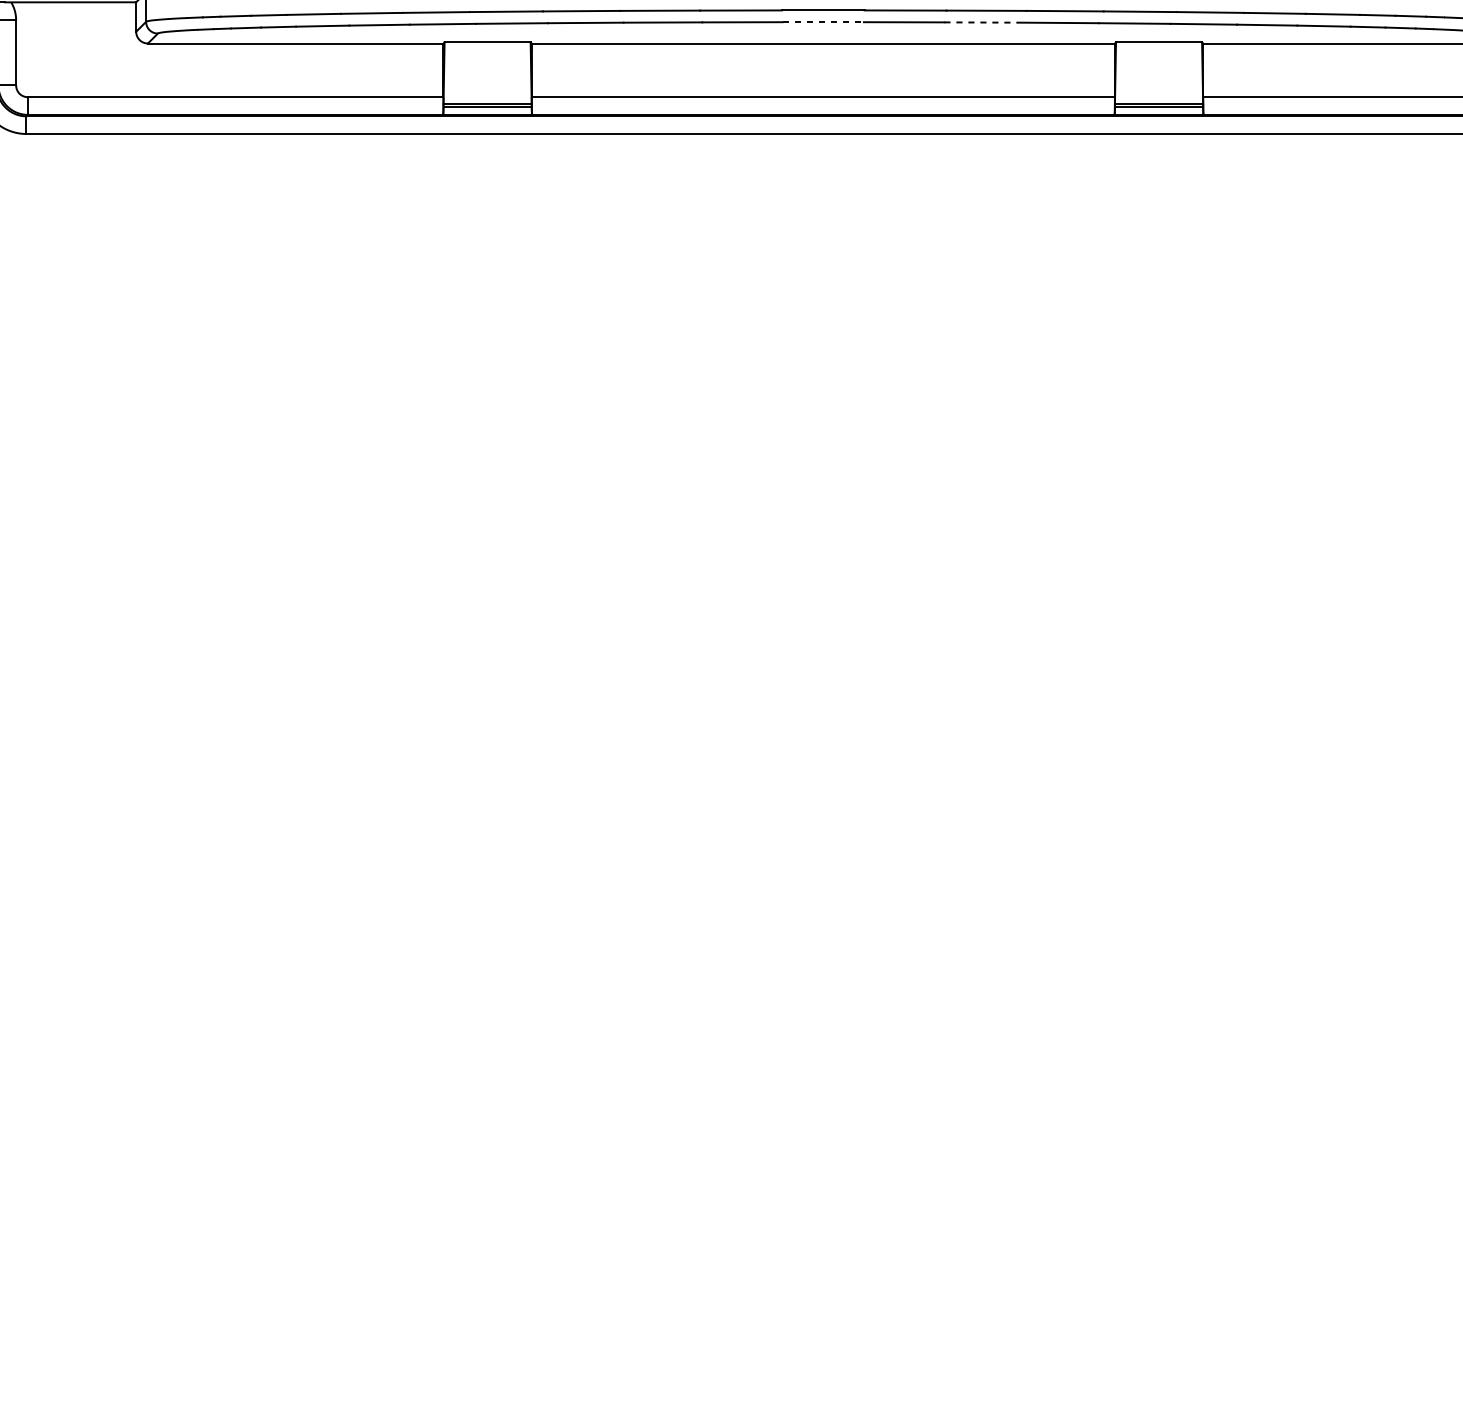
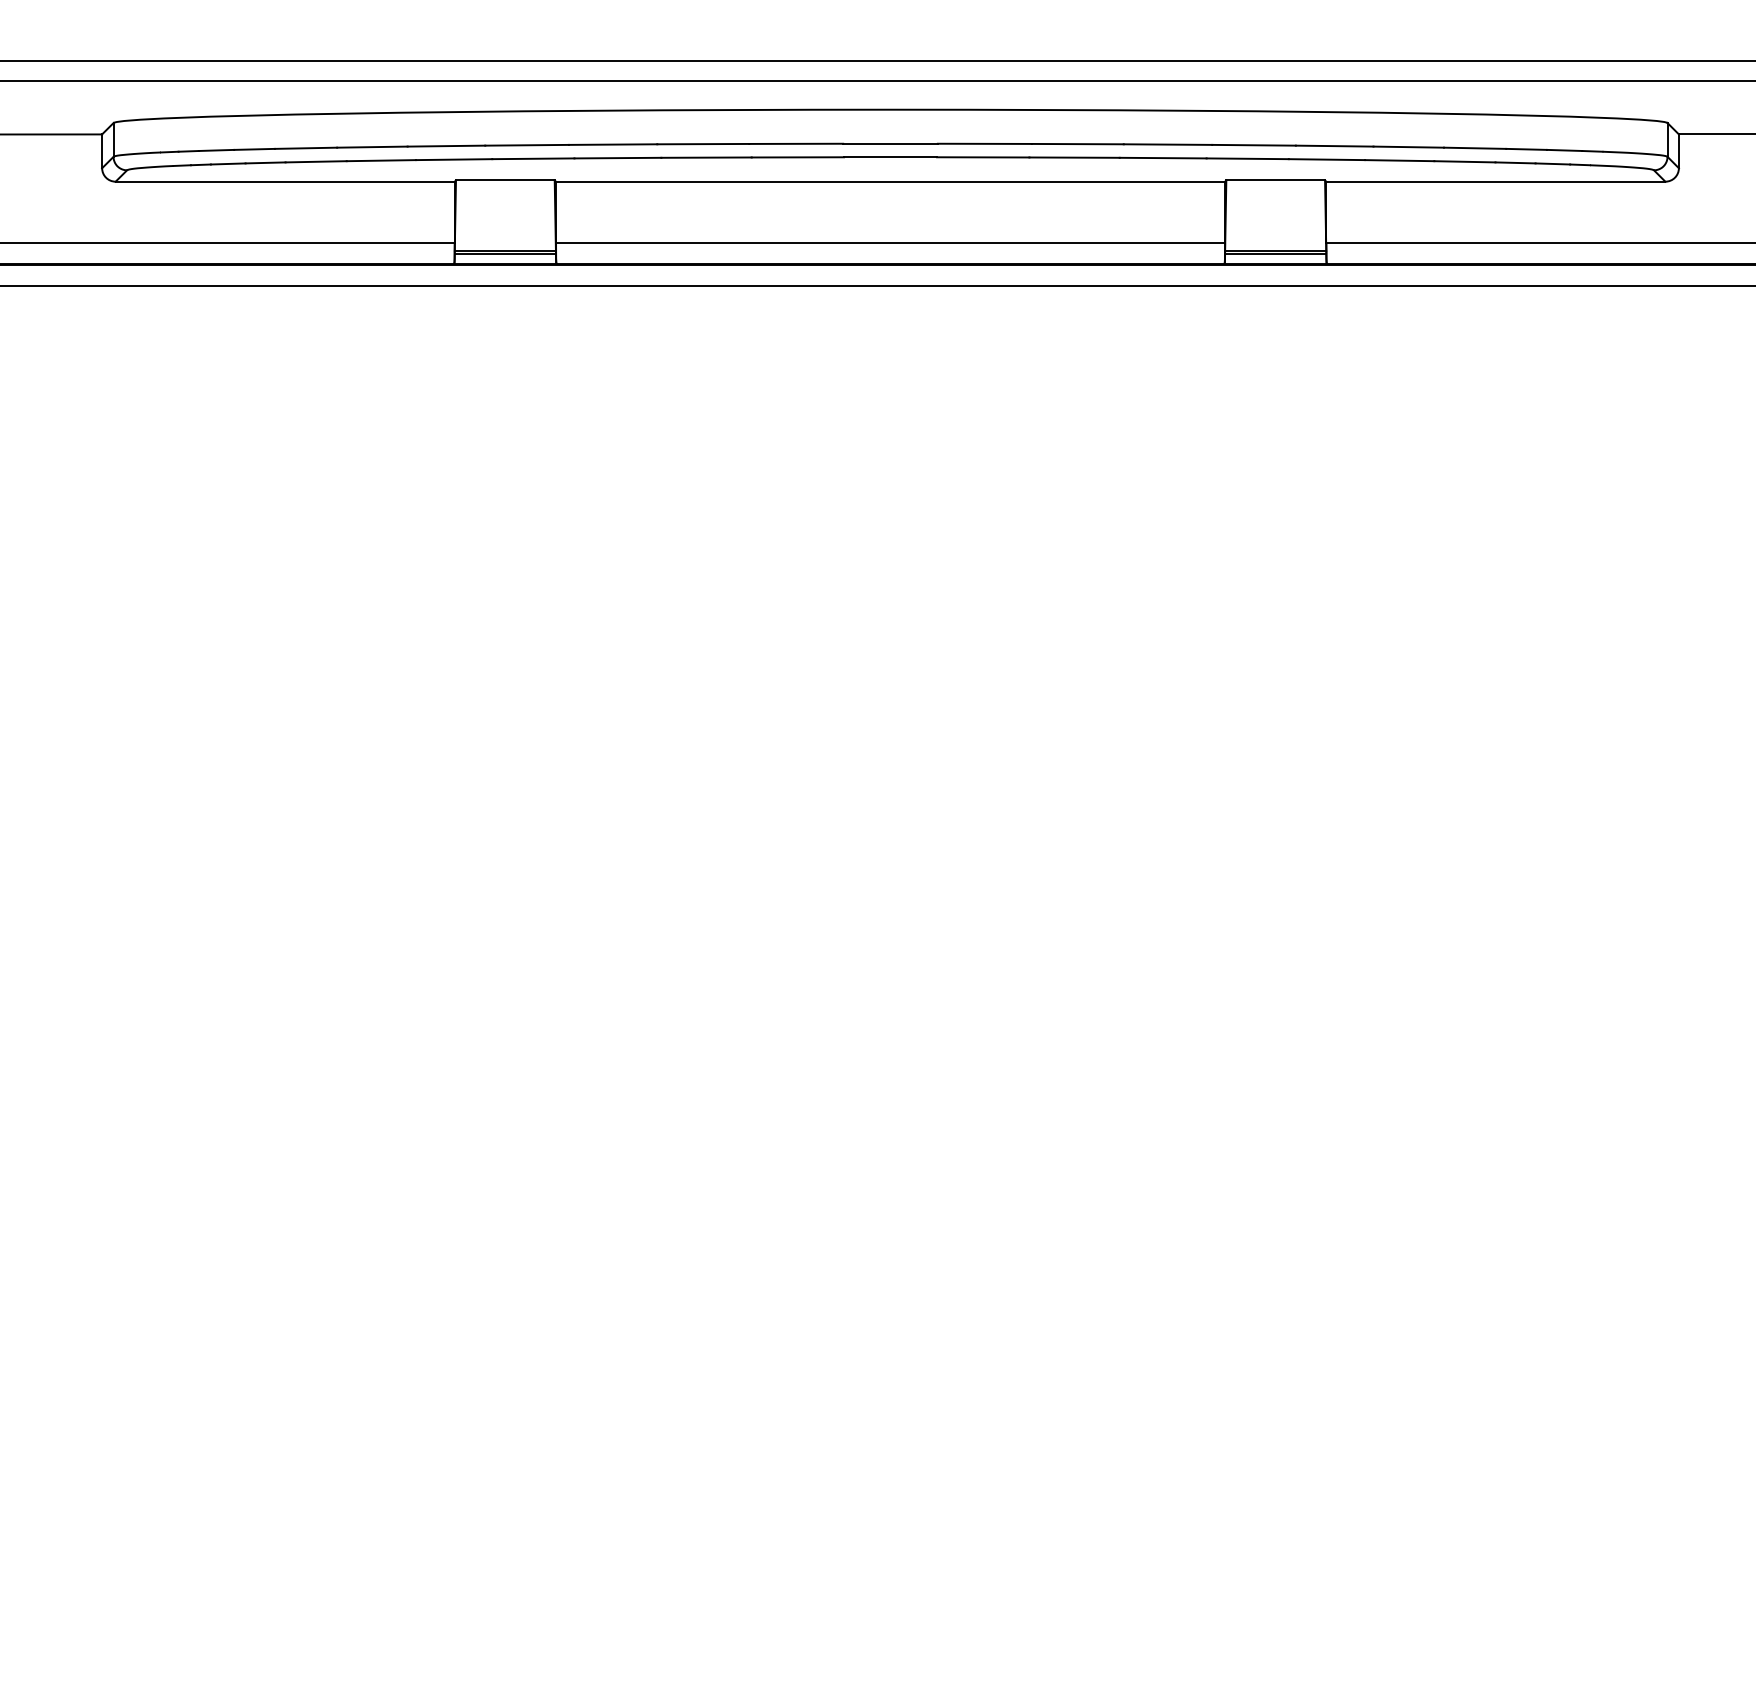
line: (823, 22) -> (890, 157), dashed -> solid
line: (984, 22) -> (1075, 157), dashed -> solid

